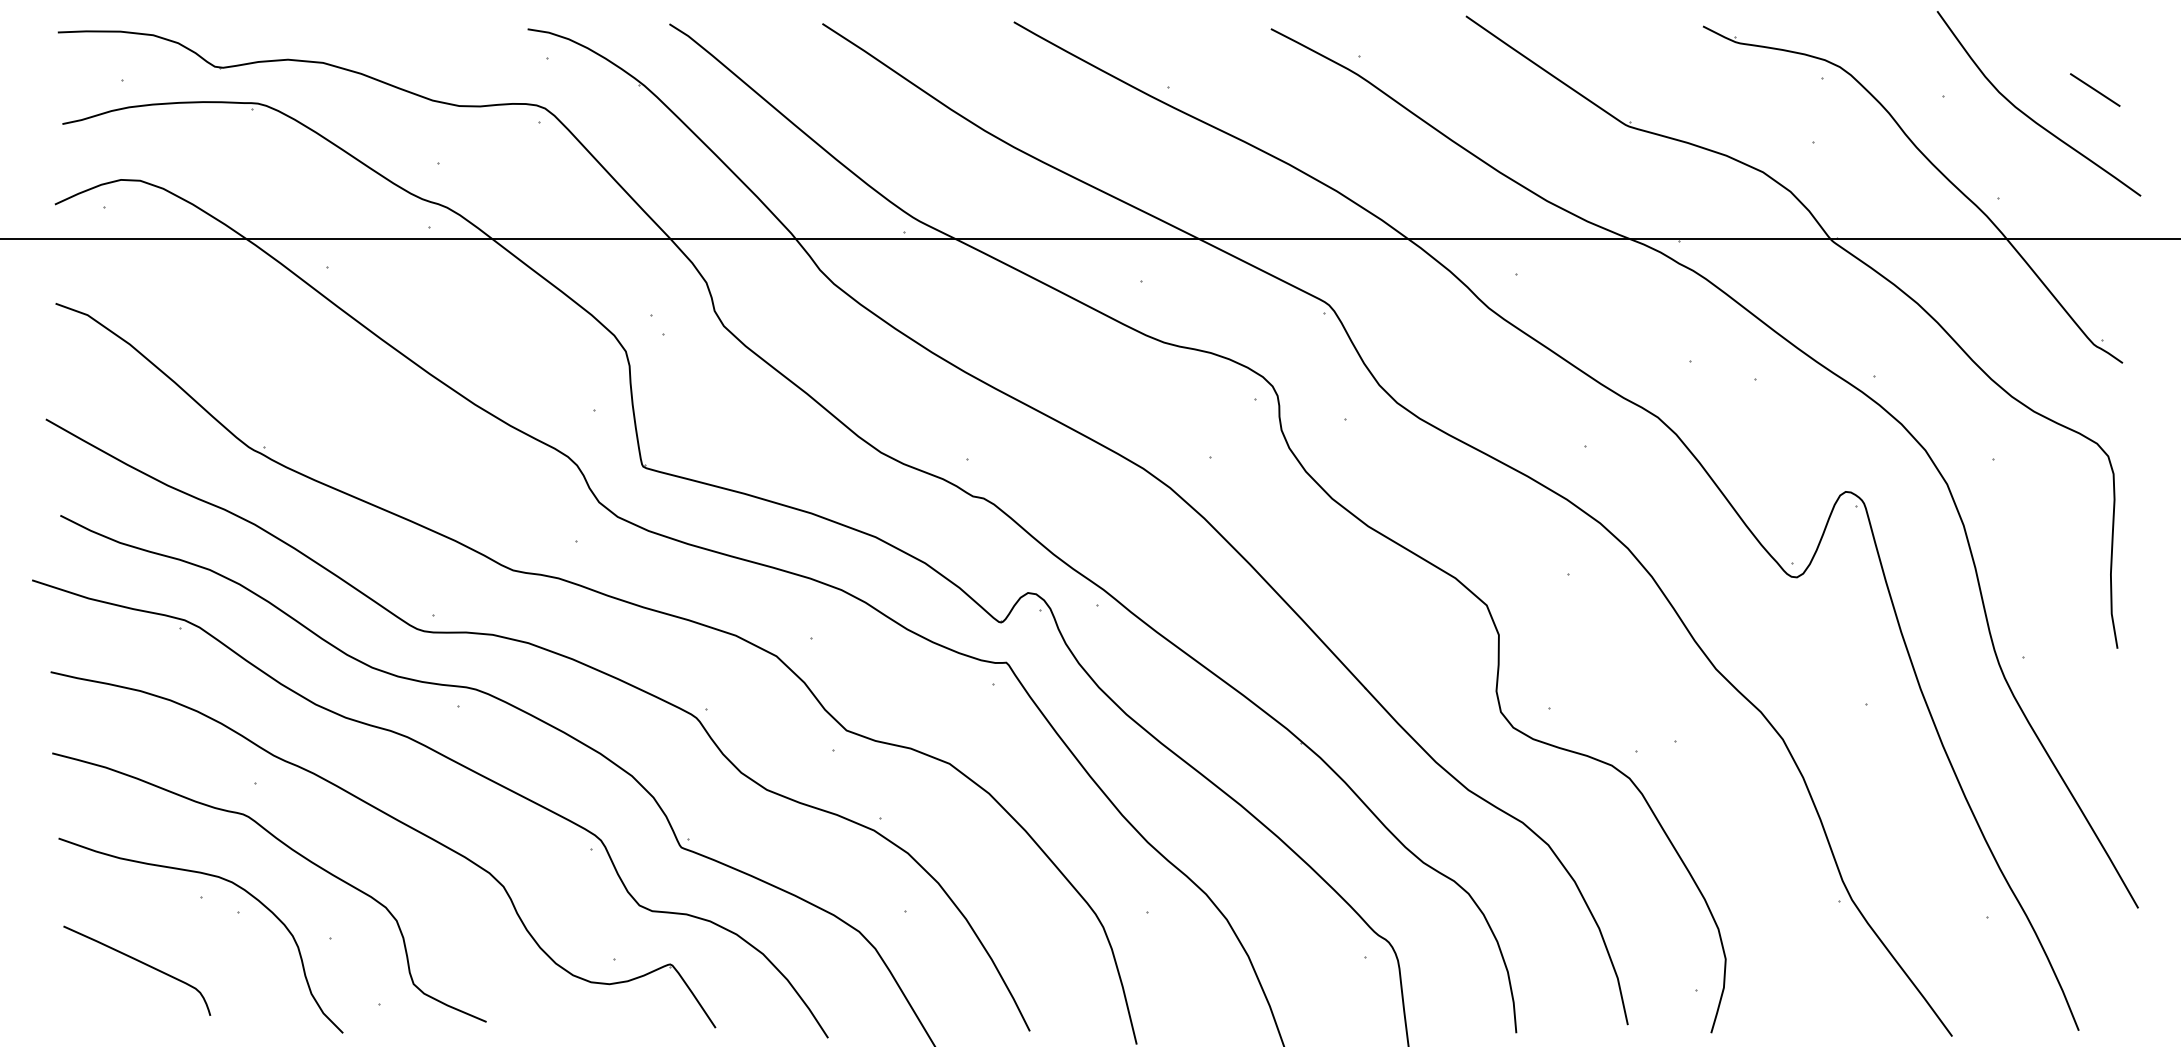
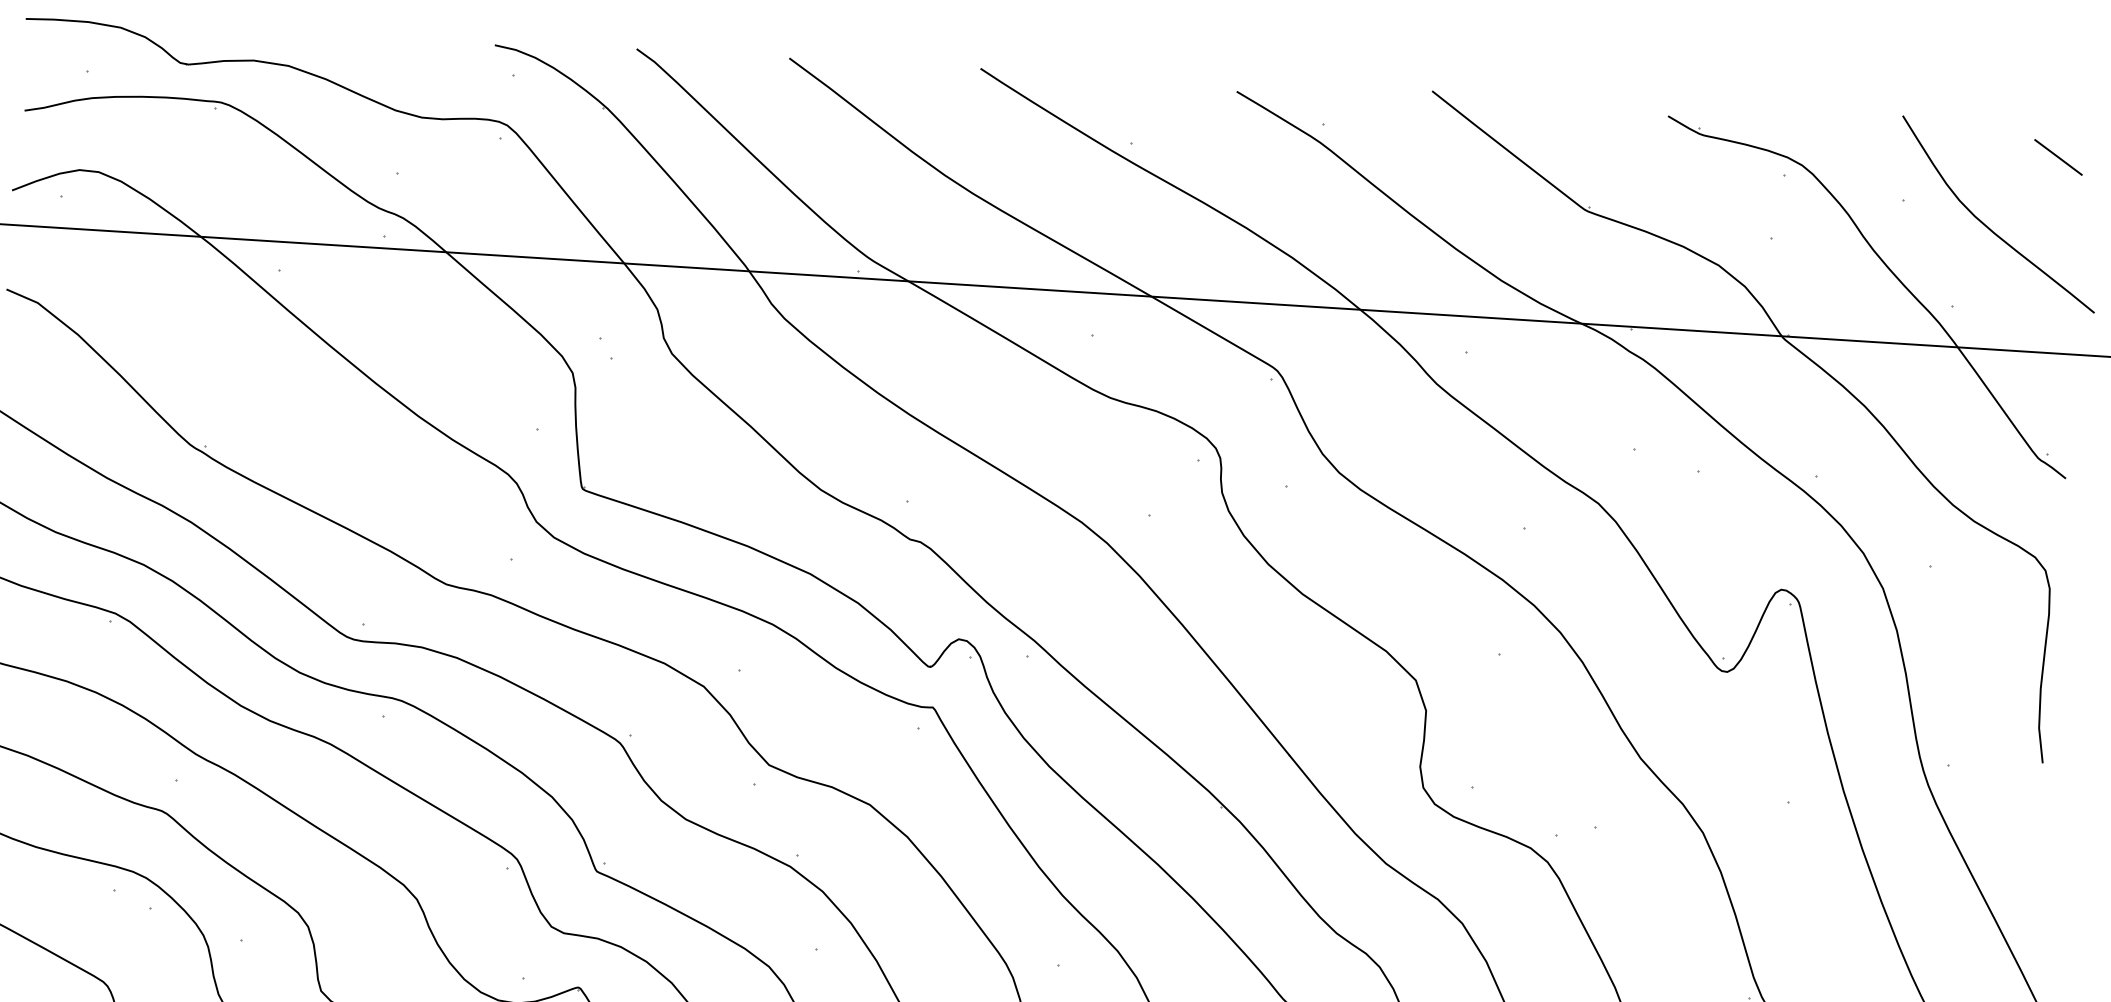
line: (2095, 89) -> (2058, 156), moved

